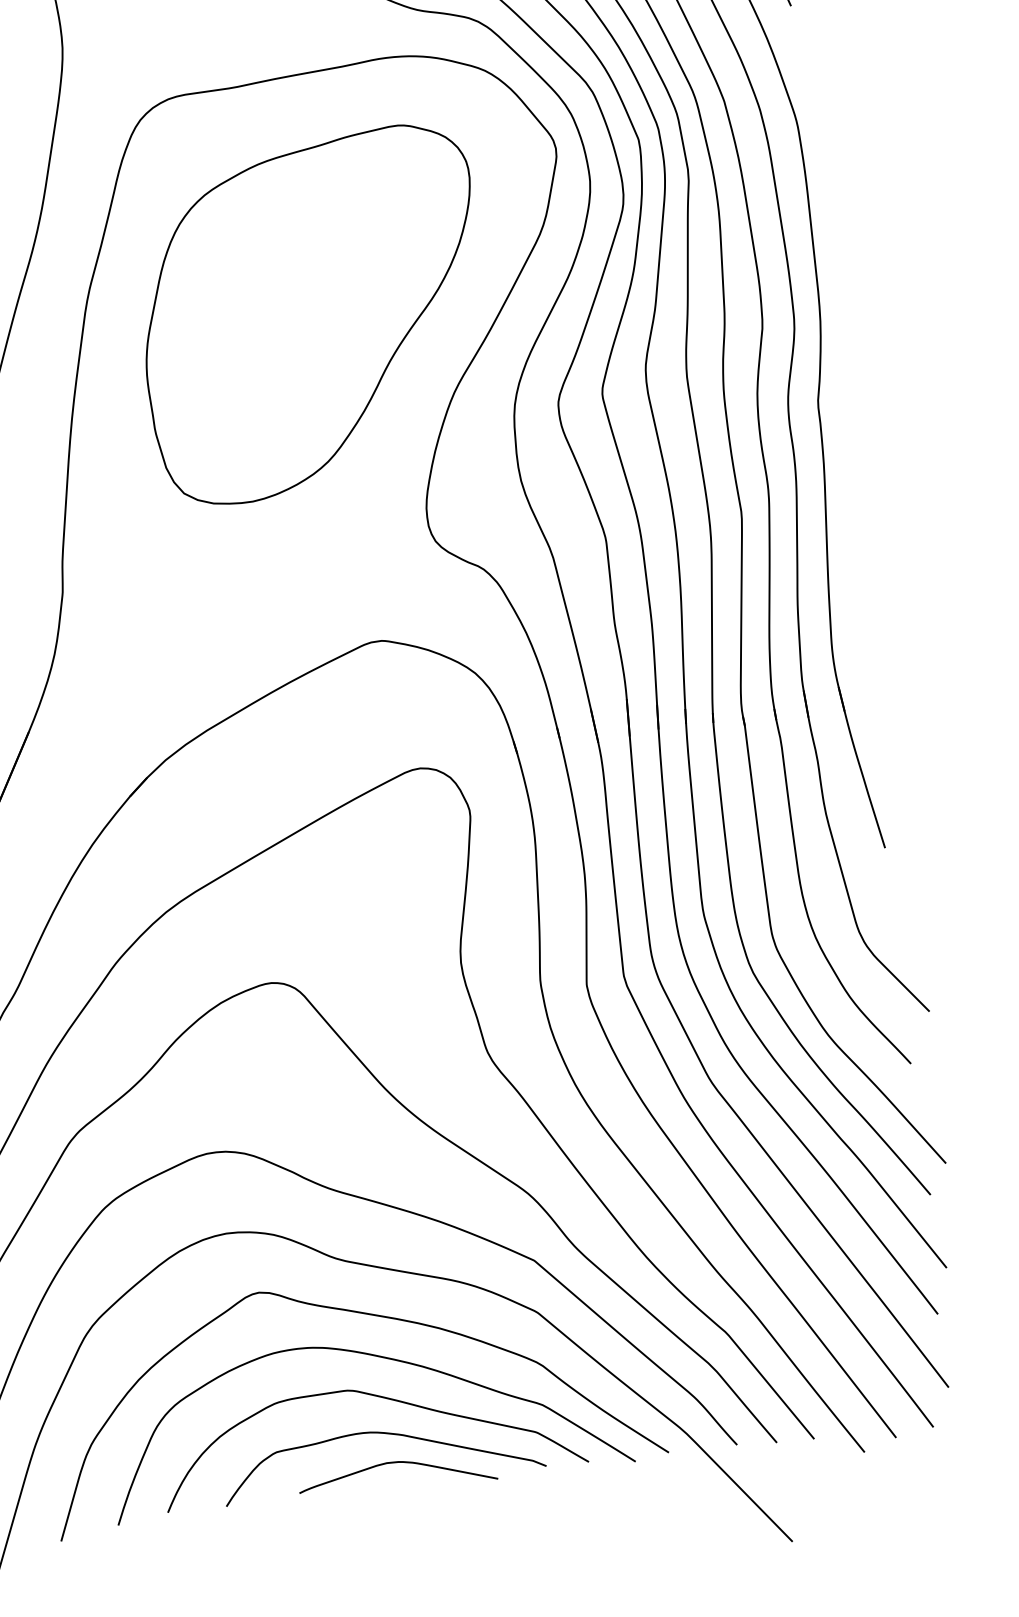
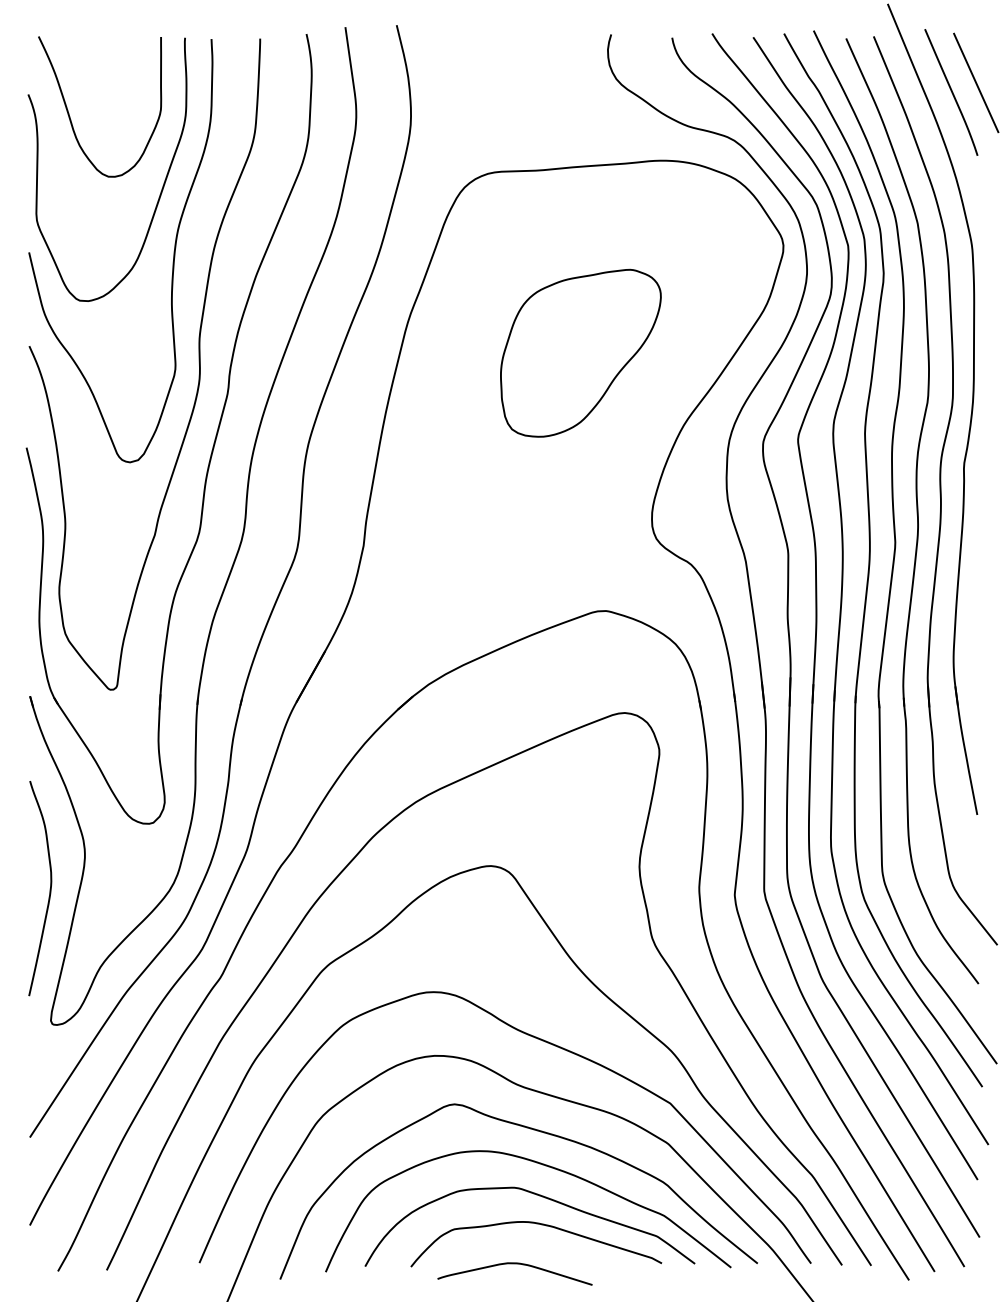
part: (312, 315) -> (580, 353), size x0.6
curve: (395, 1463) -> (514, 1264), moved

